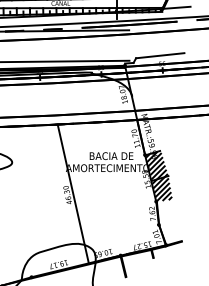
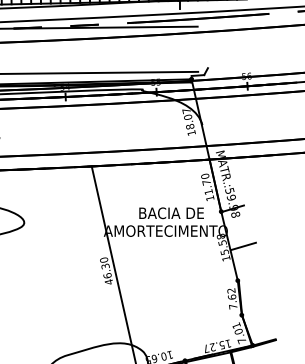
line: (160, 55) -> (244, 64), removed
hatch: (158, 176) -> (241, 243), removed

